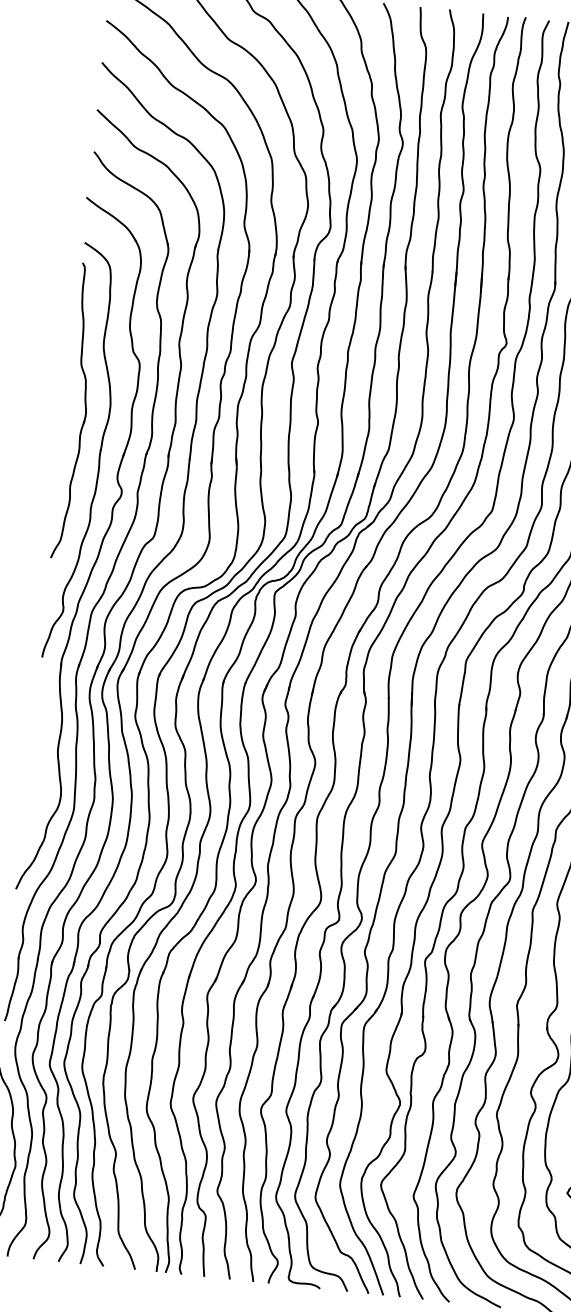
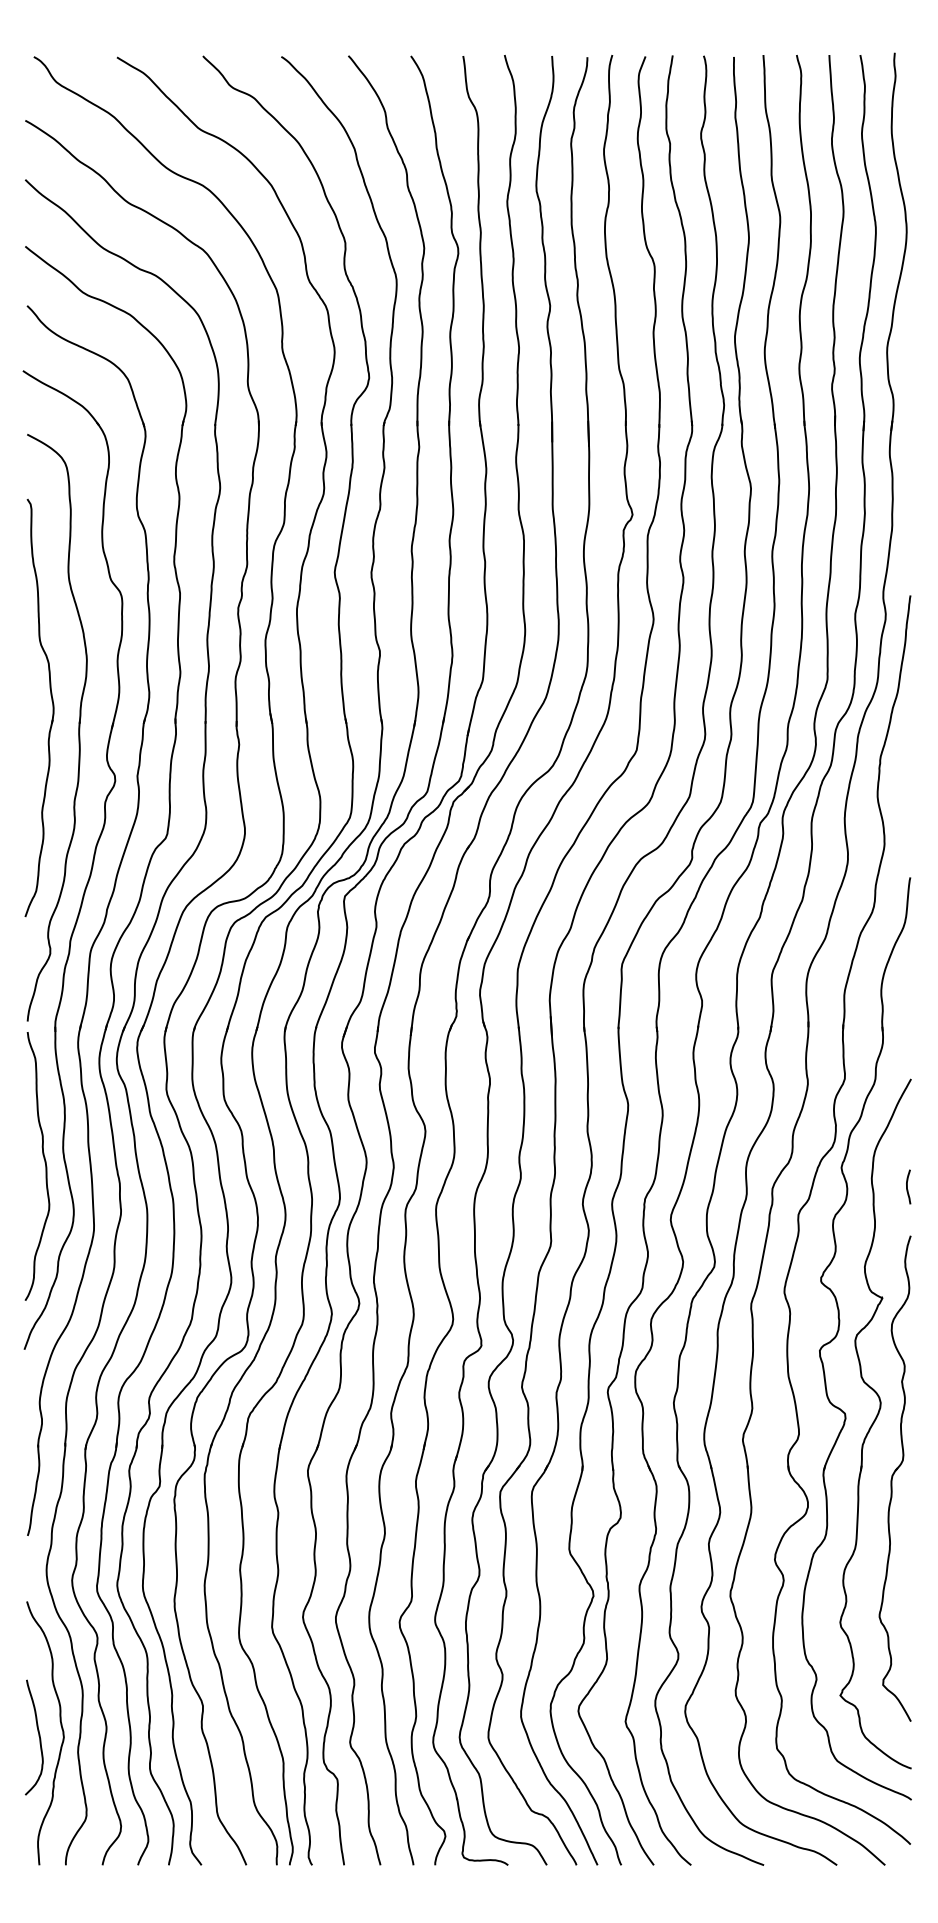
part: (85, 412) -> (52, 707), moved
curve: (44, 761) -> (45, 1166), added

